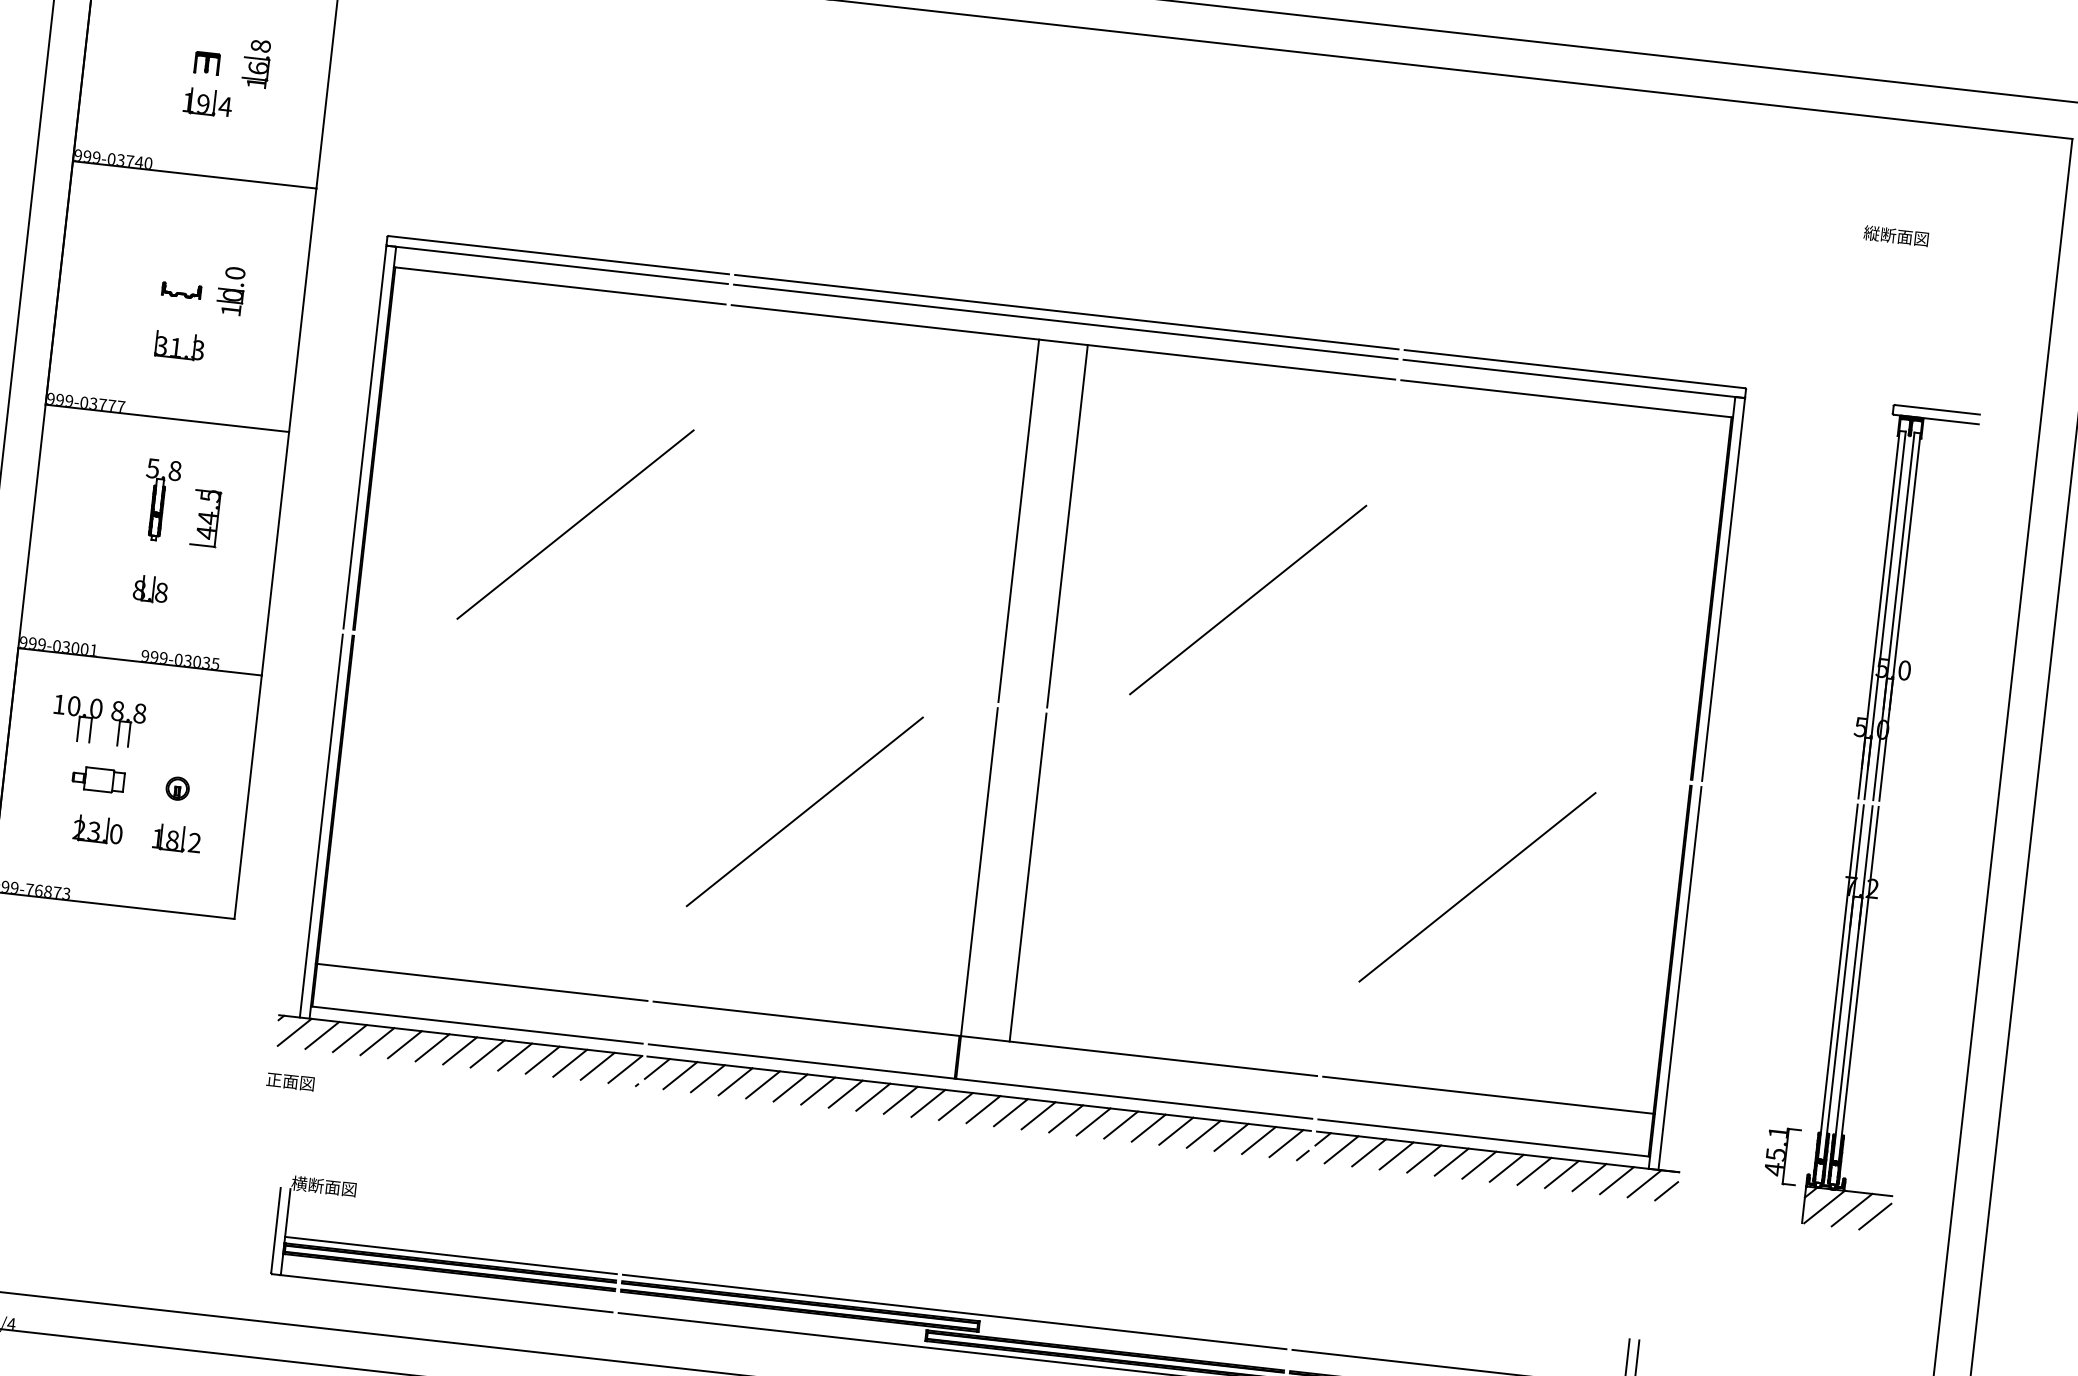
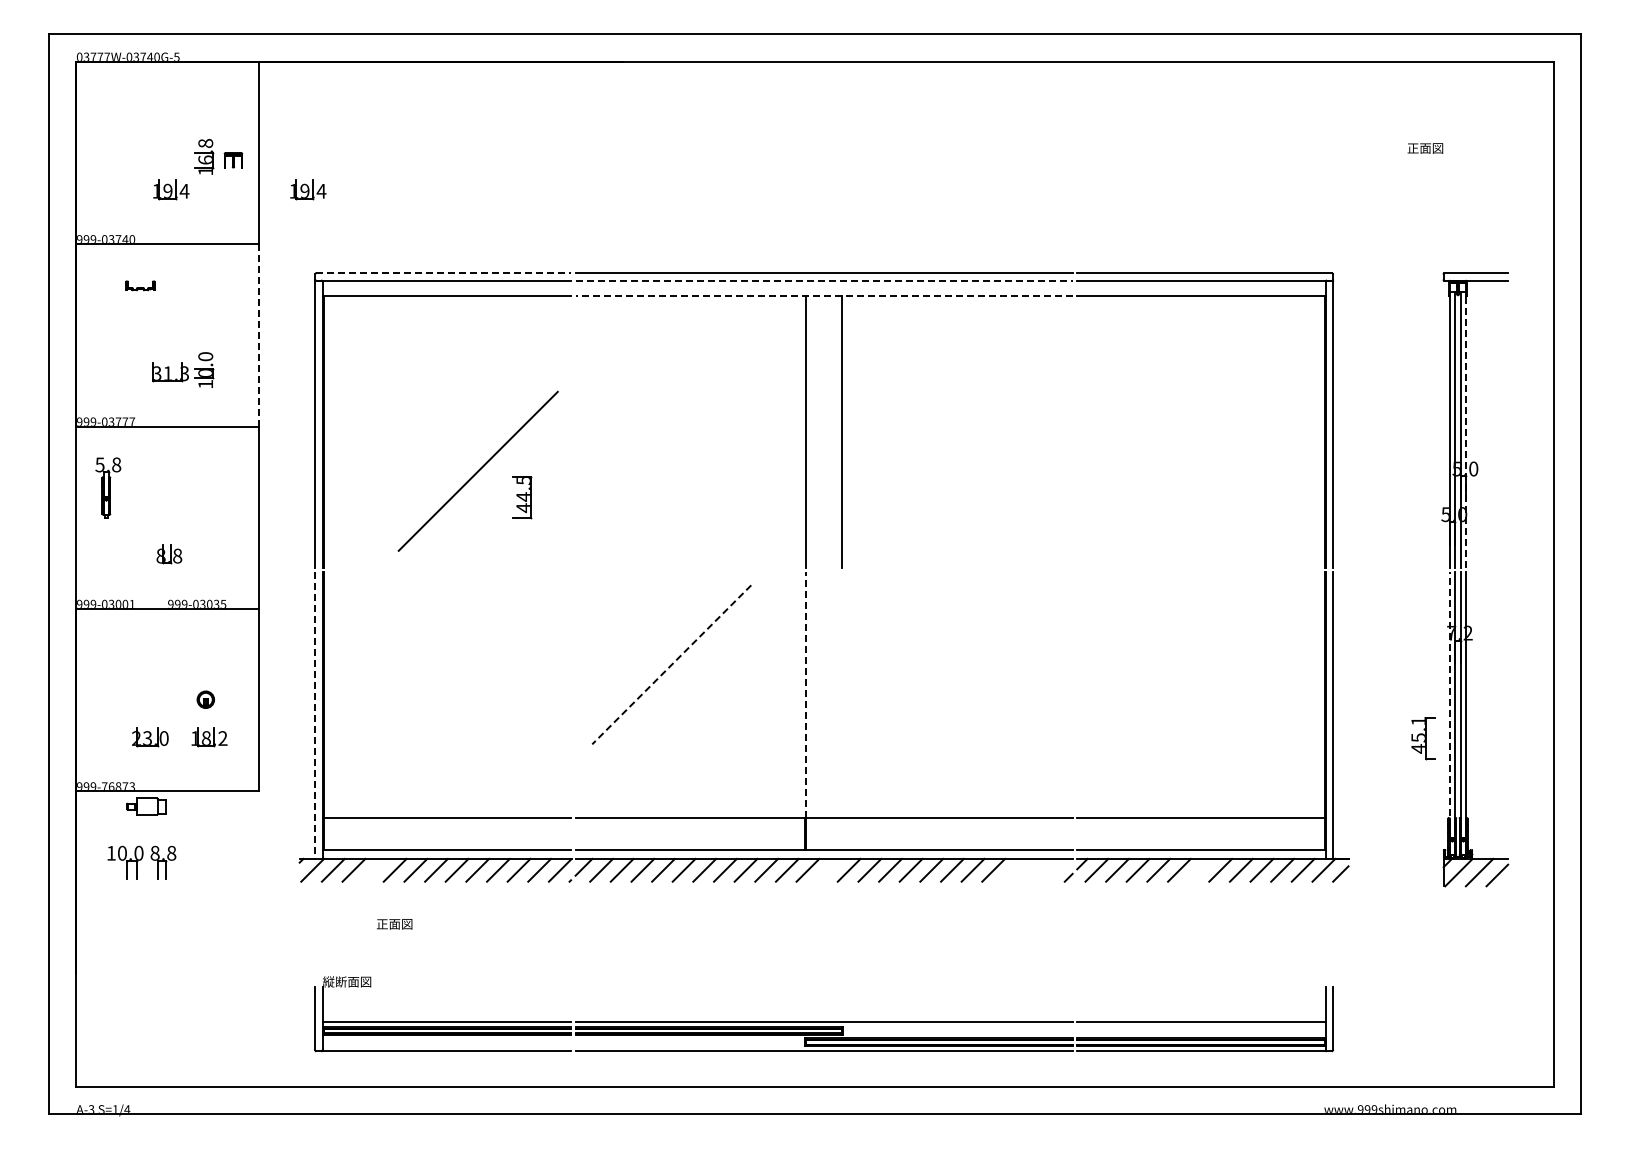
part: (207, 63) -> (233, 160), moved
part: (391, 122) -> (308, 189), added
text: (1896, 235) -> (1431, 147), 縦断面図 -> 正面図
line: (558, 255) -> (443, 273), solid -> dashed
part: (181, 290) -> (140, 285), moved
part: (231, 290) -> (204, 369), moved
line: (302, 310) -> (258, 335), solid -> dashed
line: (1066, 321) -> (824, 280), solid -> dashed
line: (1063, 343) -> (824, 296), solid -> dashed
part: (160, 499) -> (108, 487), moved
part: (206, 518) -> (522, 497), moved
line: (1247, 598) -> (981, 470), removed
line: (1899, 616) -> (1465, 429), solid -> dashed
part: (98, 721) -> (141, 862), moved
part: (98, 779) -> (146, 806), moved
line: (804, 812) -> (671, 665), solid -> dashed
line: (321, 827) -> (315, 716), solid -> dashed
line: (978, 871) -> (805, 694), solid -> dashed
line: (1028, 876) -> (842, 694), removed
line: (1477, 886) -> (1175, 664), removed
line: (1838, 981) -> (1450, 704), solid -> dashed
line: (377, 1040) -> (374, 869), removed
text: (290, 1082) -> (394, 924), moved
line: (983, 1108) -> (828, 869), removed
line: (1230, 1136) -> (1013, 869), removed
line: (1258, 1139) -> (1034, 869), removed
line: (1286, 1142) -> (1055, 869), removed
part: (1782, 1156) -> (1423, 738), moved
line: (1478, 1164) -> (1199, 869), removed
text: (299, 1183) -> (328, 981), 横断面図 -> 縦断面図

